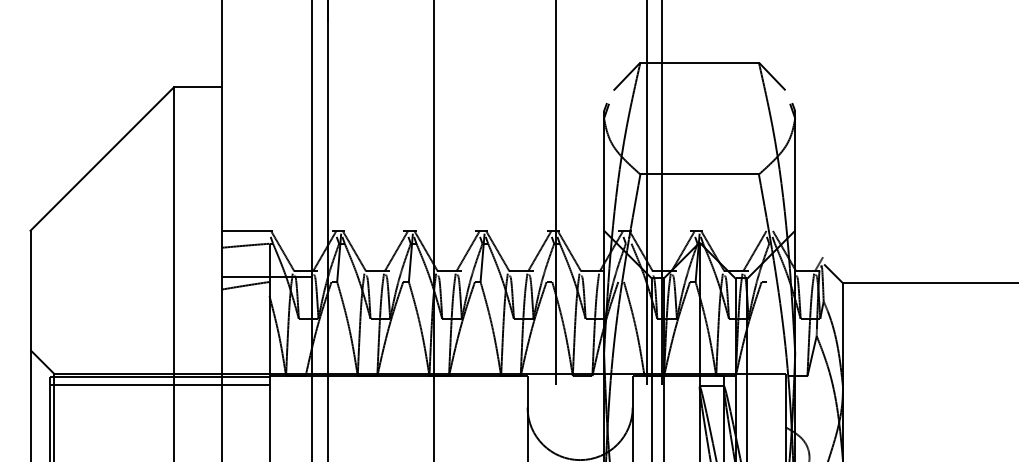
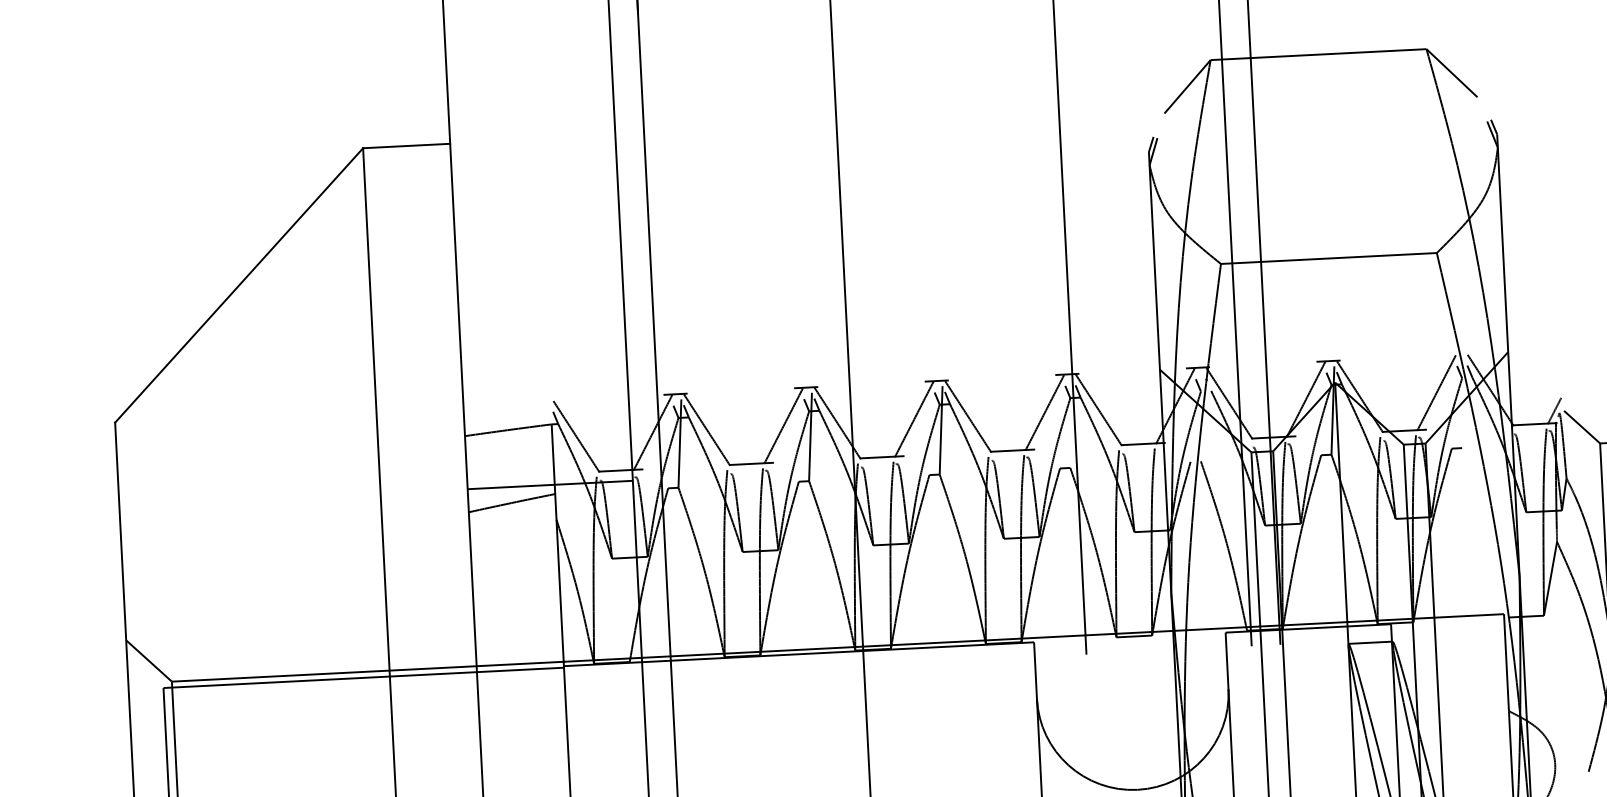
line: (247, 230) -> (510, 402), removed
line: (159, 384) -> (364, 690), removed

